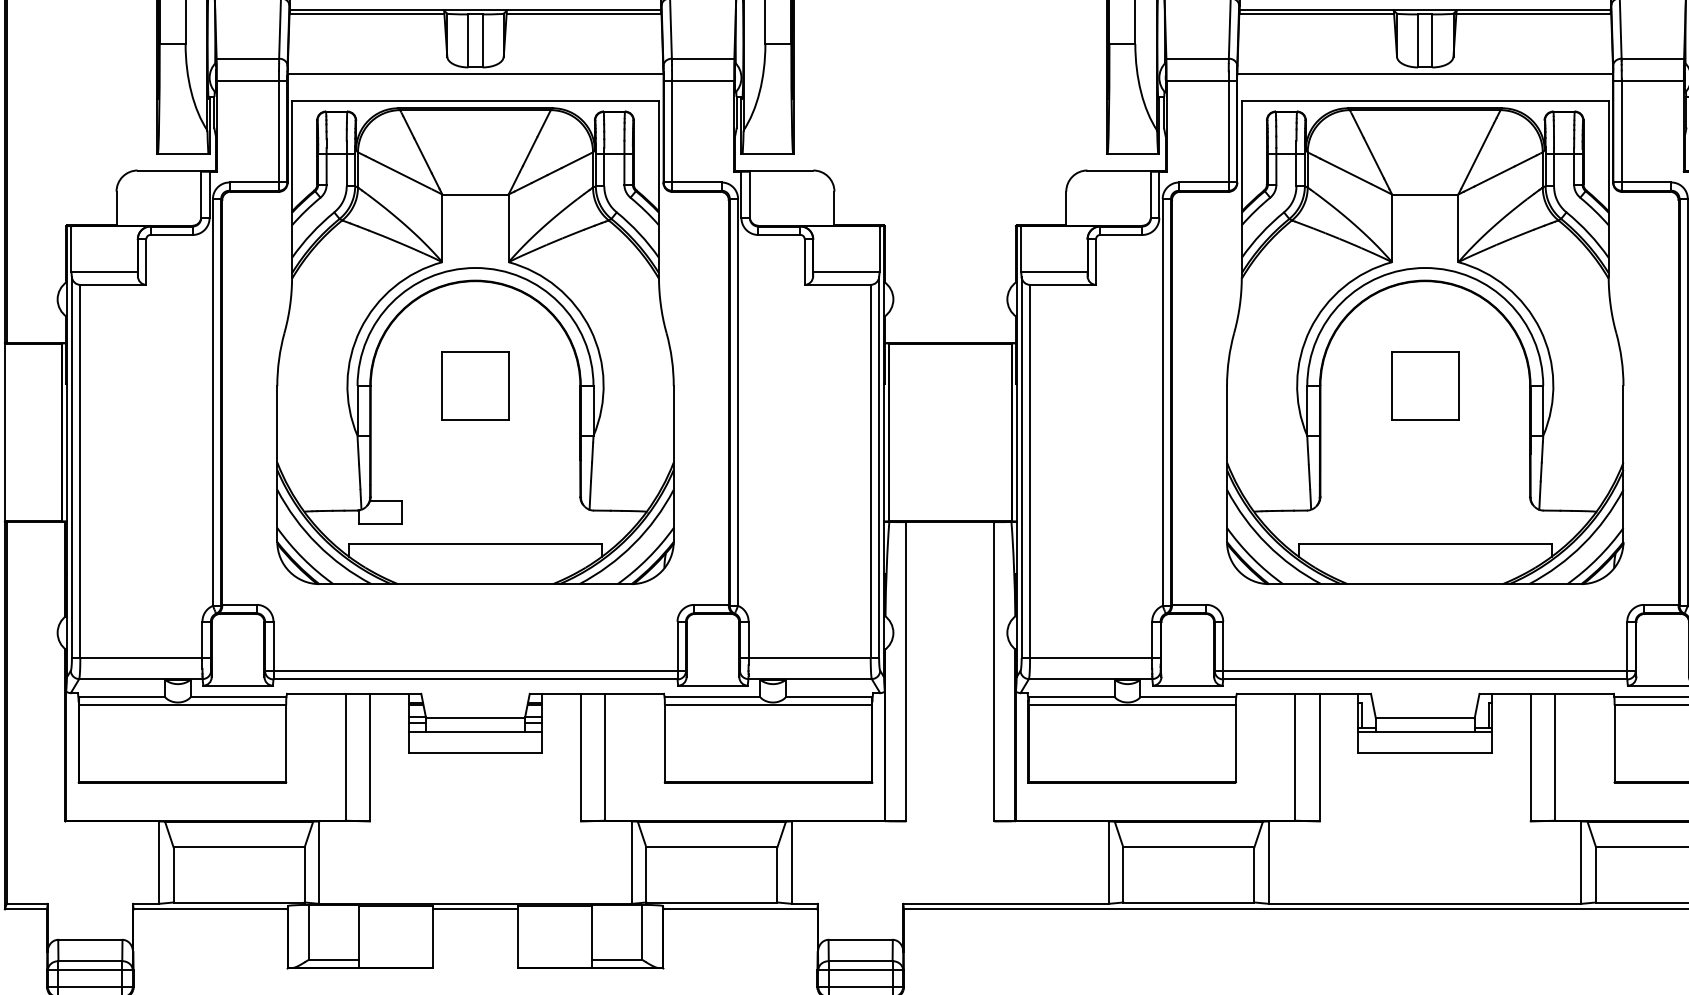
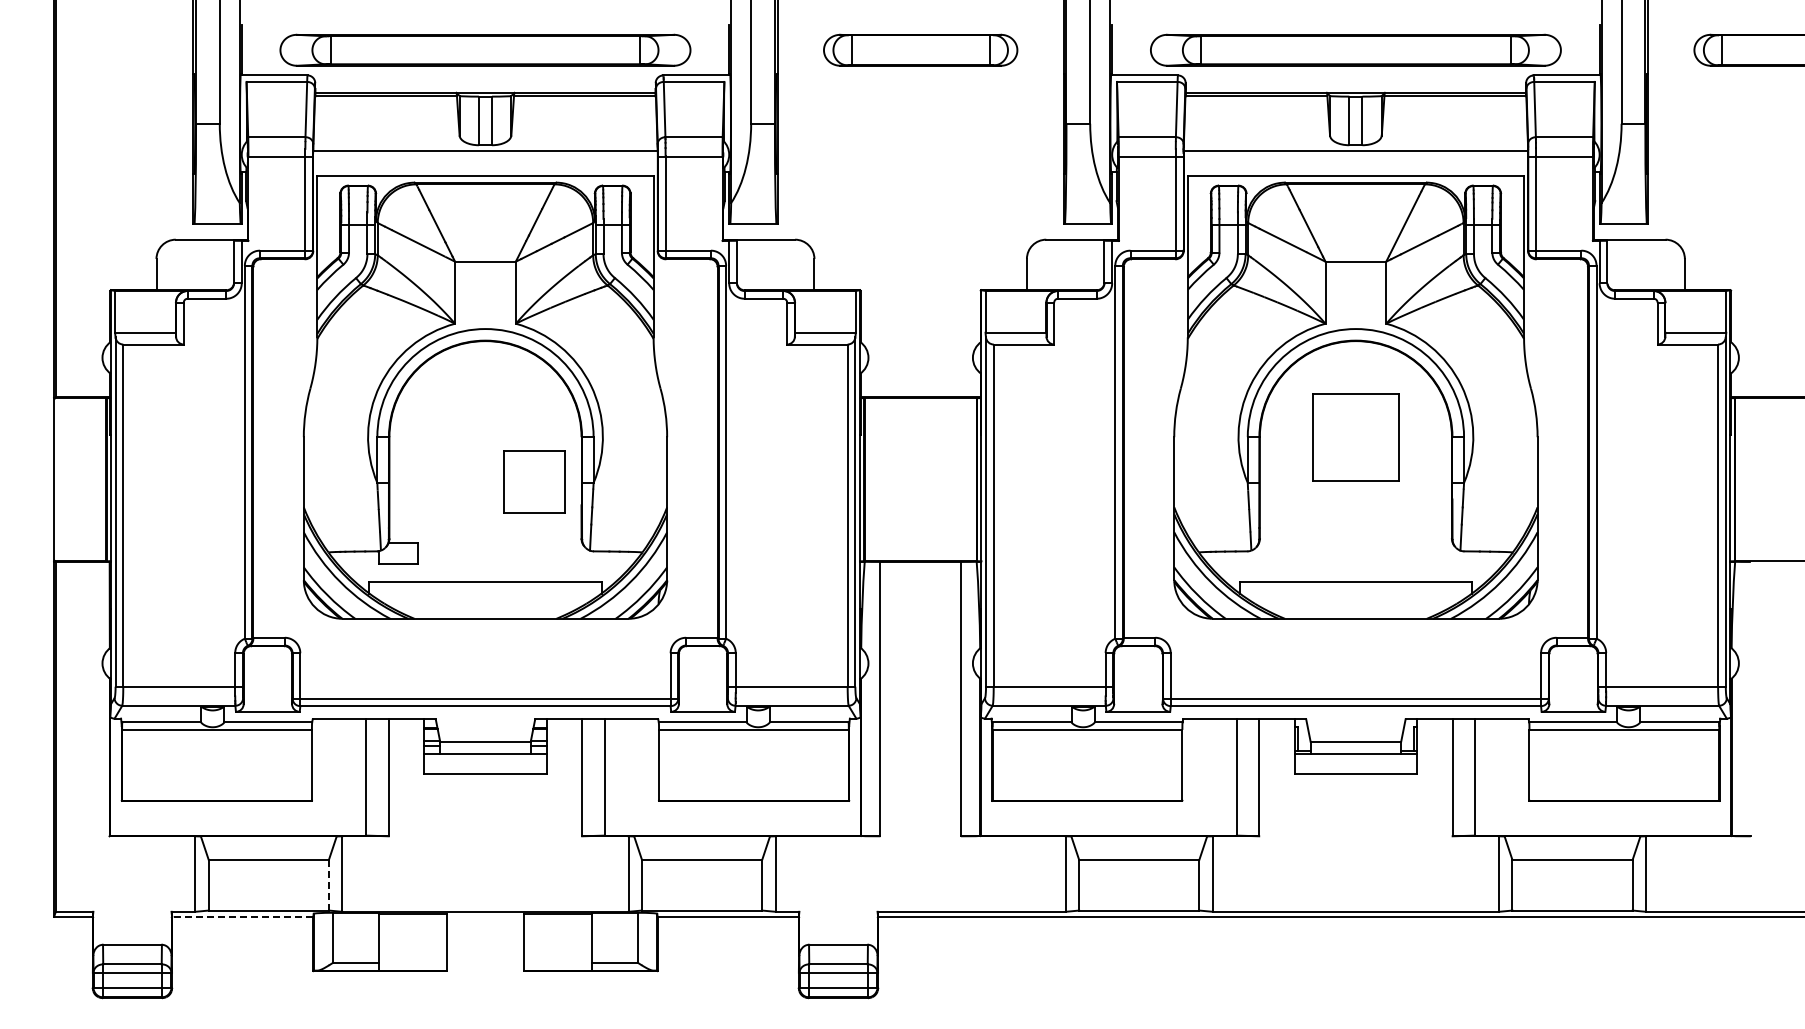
part: (475, 385) -> (534, 481), moved
part: (1424, 385) -> (1355, 436), size x1.4
line: (304, 874) -> (328, 884), solid -> dashed
line: (210, 908) -> (242, 916), solid -> dashed
line: (475, 908) -> (485, 916), removed

